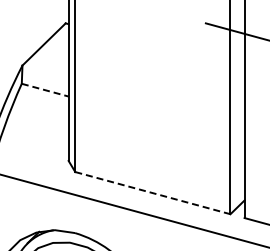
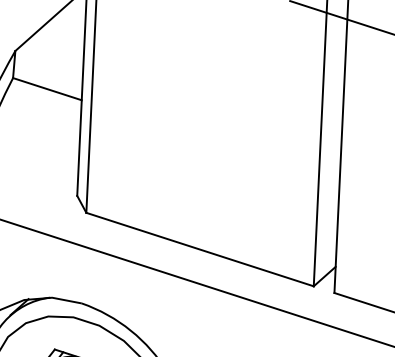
line: (45, 90) -> (47, 89), dashed -> solid
line: (153, 193) -> (200, 250), dashed -> solid

